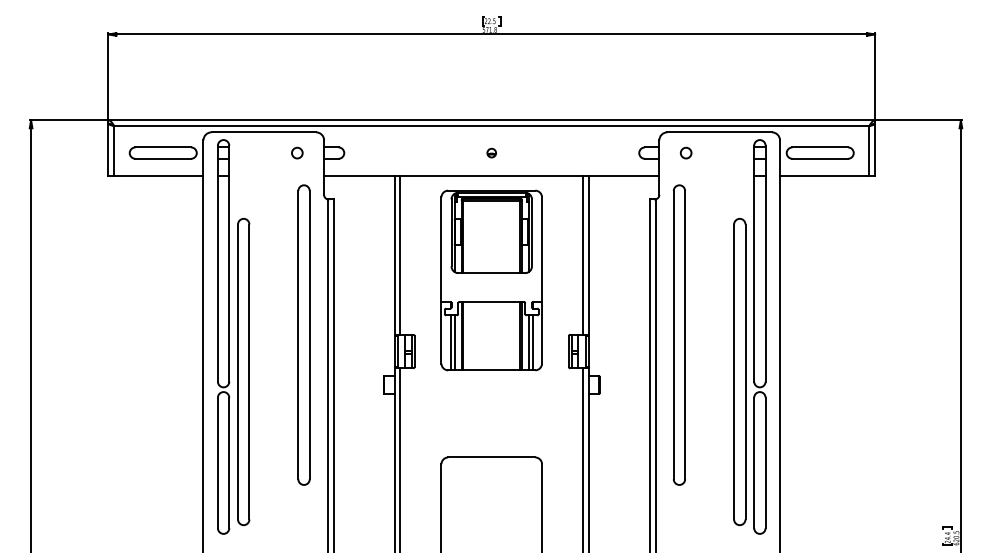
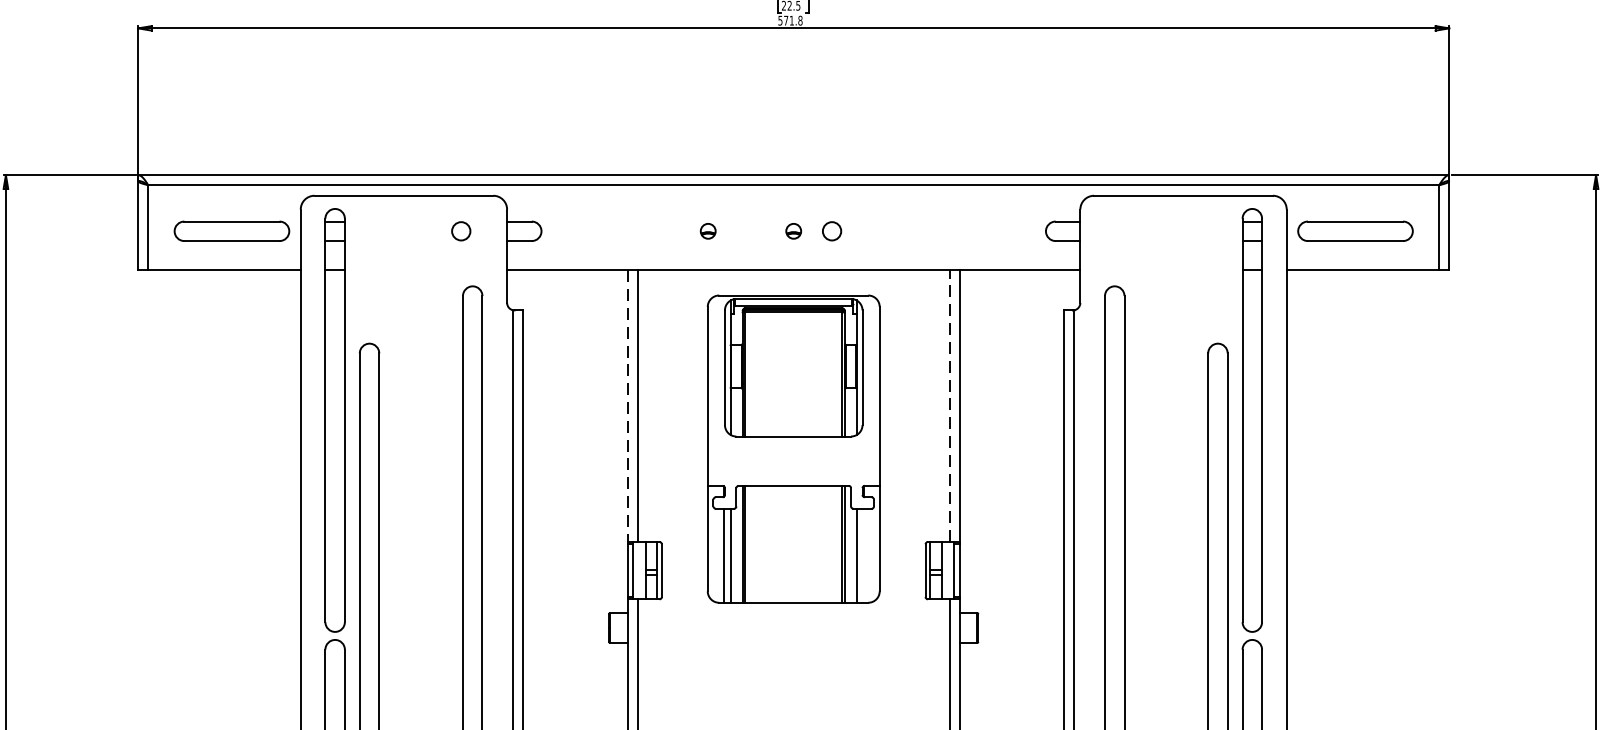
part: (441, 152) -> (707, 230), added
circle: (685, 152) -> (830, 230), moved
line: (583, 254) -> (950, 404), solid -> dashed
line: (394, 255) -> (627, 406), solid -> dashed
line: (532, 342) -> (863, 555), removed

